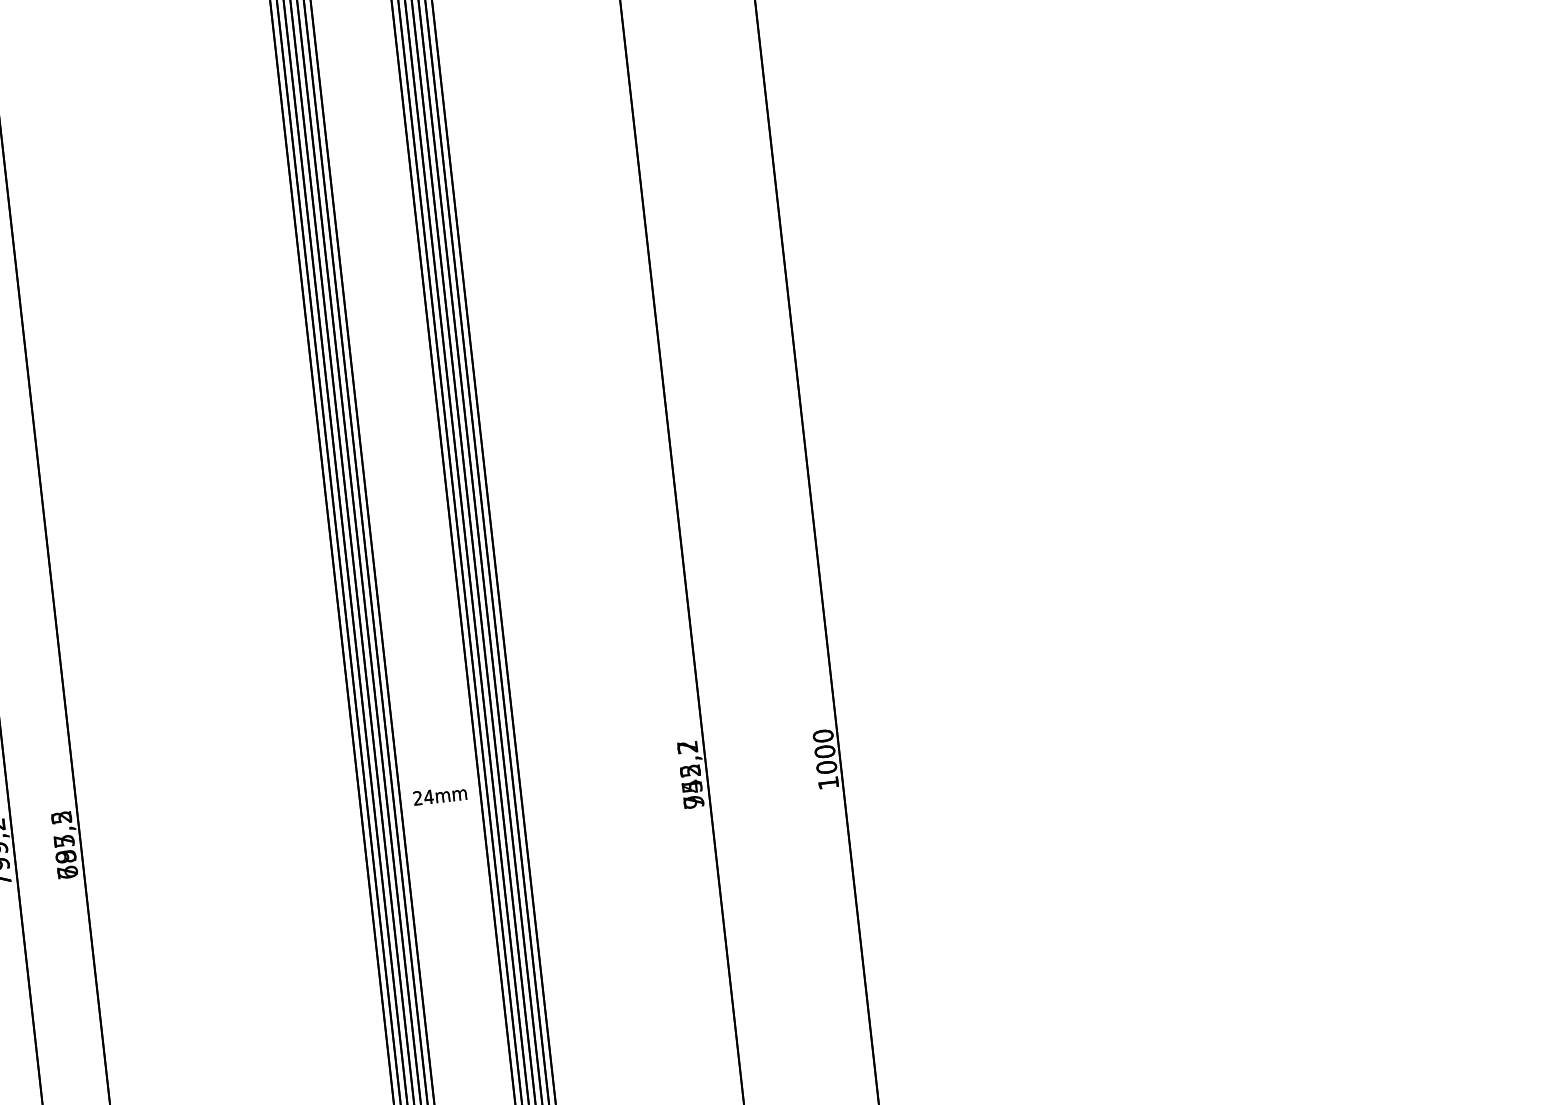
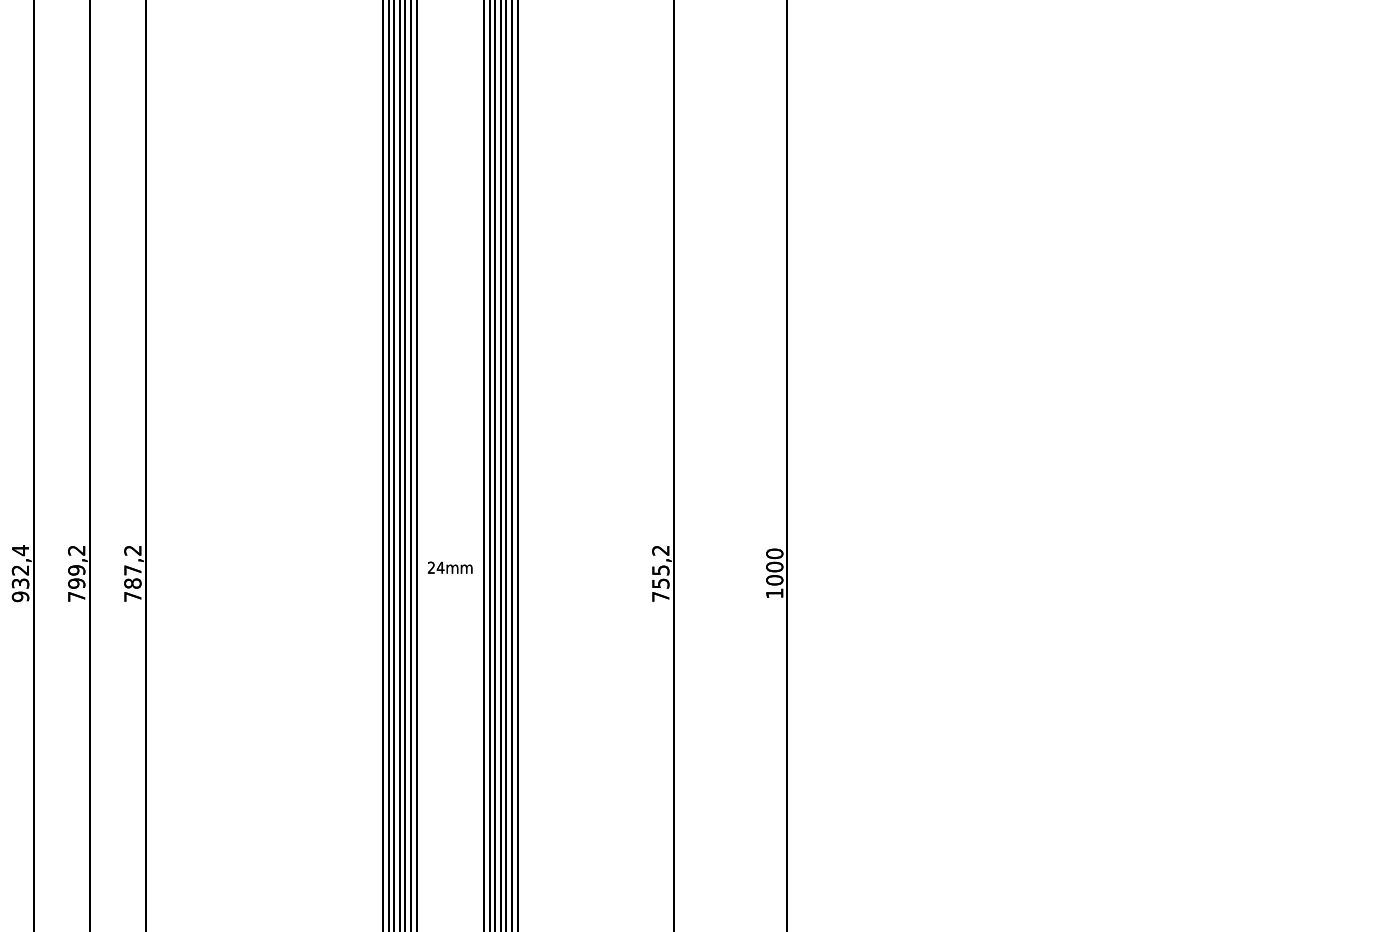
text: (690, 774) -> (660, 573), 942,7 -> 755,2
text: (64, 844) -> (132, 573), 695,5 -> 787,2

